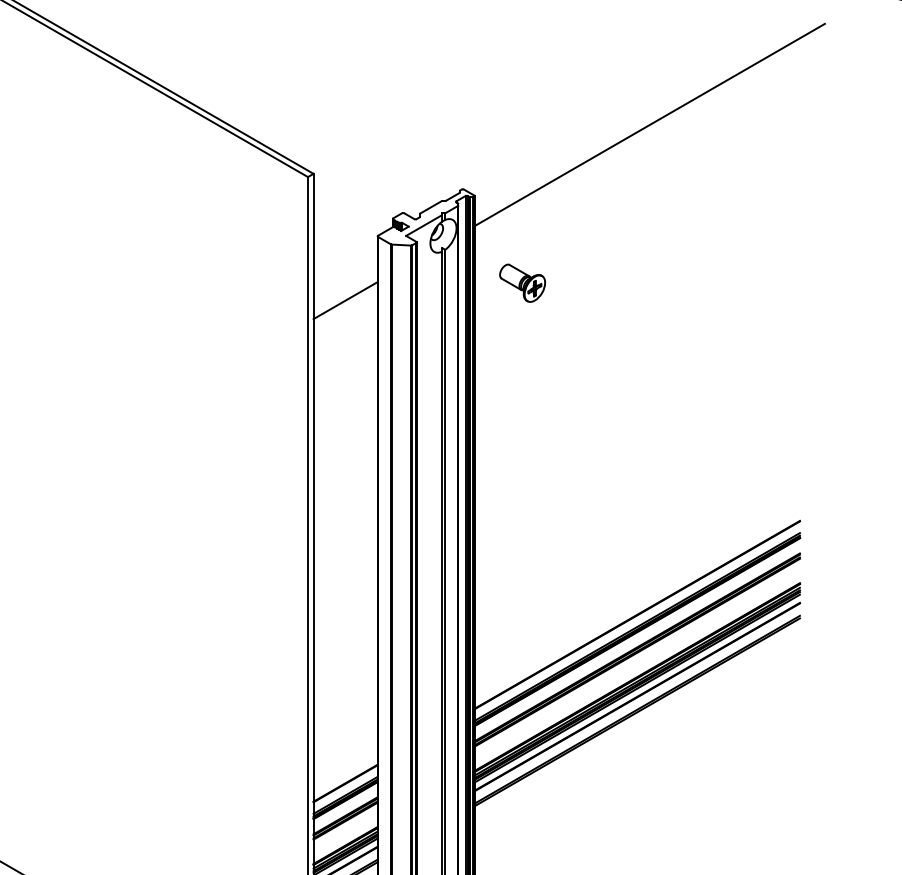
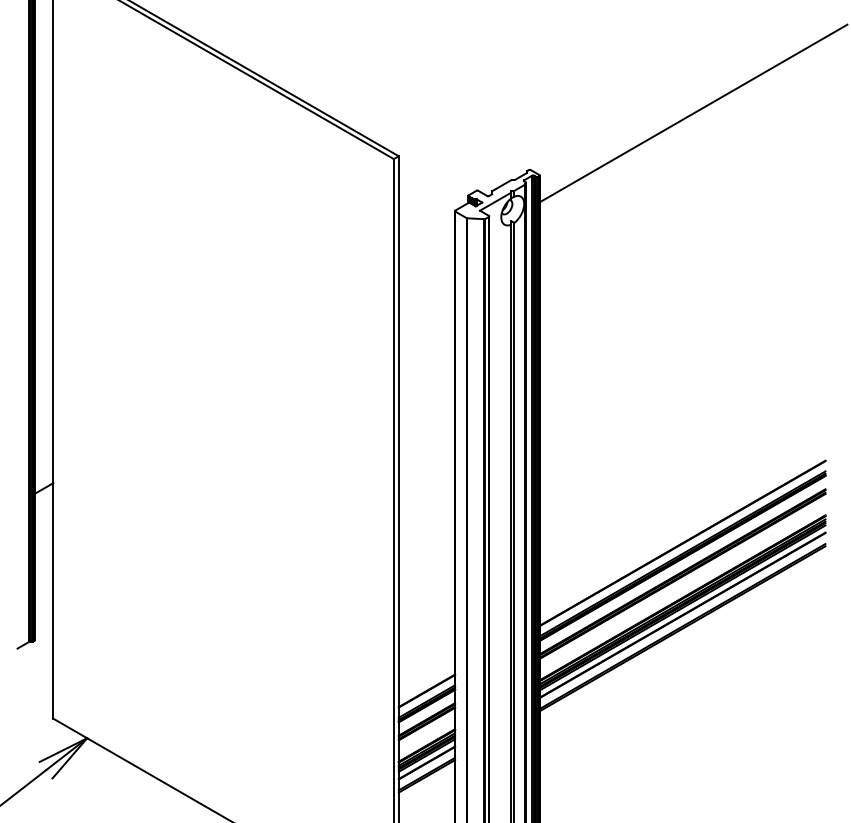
part: (521, 283) -> (581, 252), removed
line: (345, 300) -> (426, 267), removed

